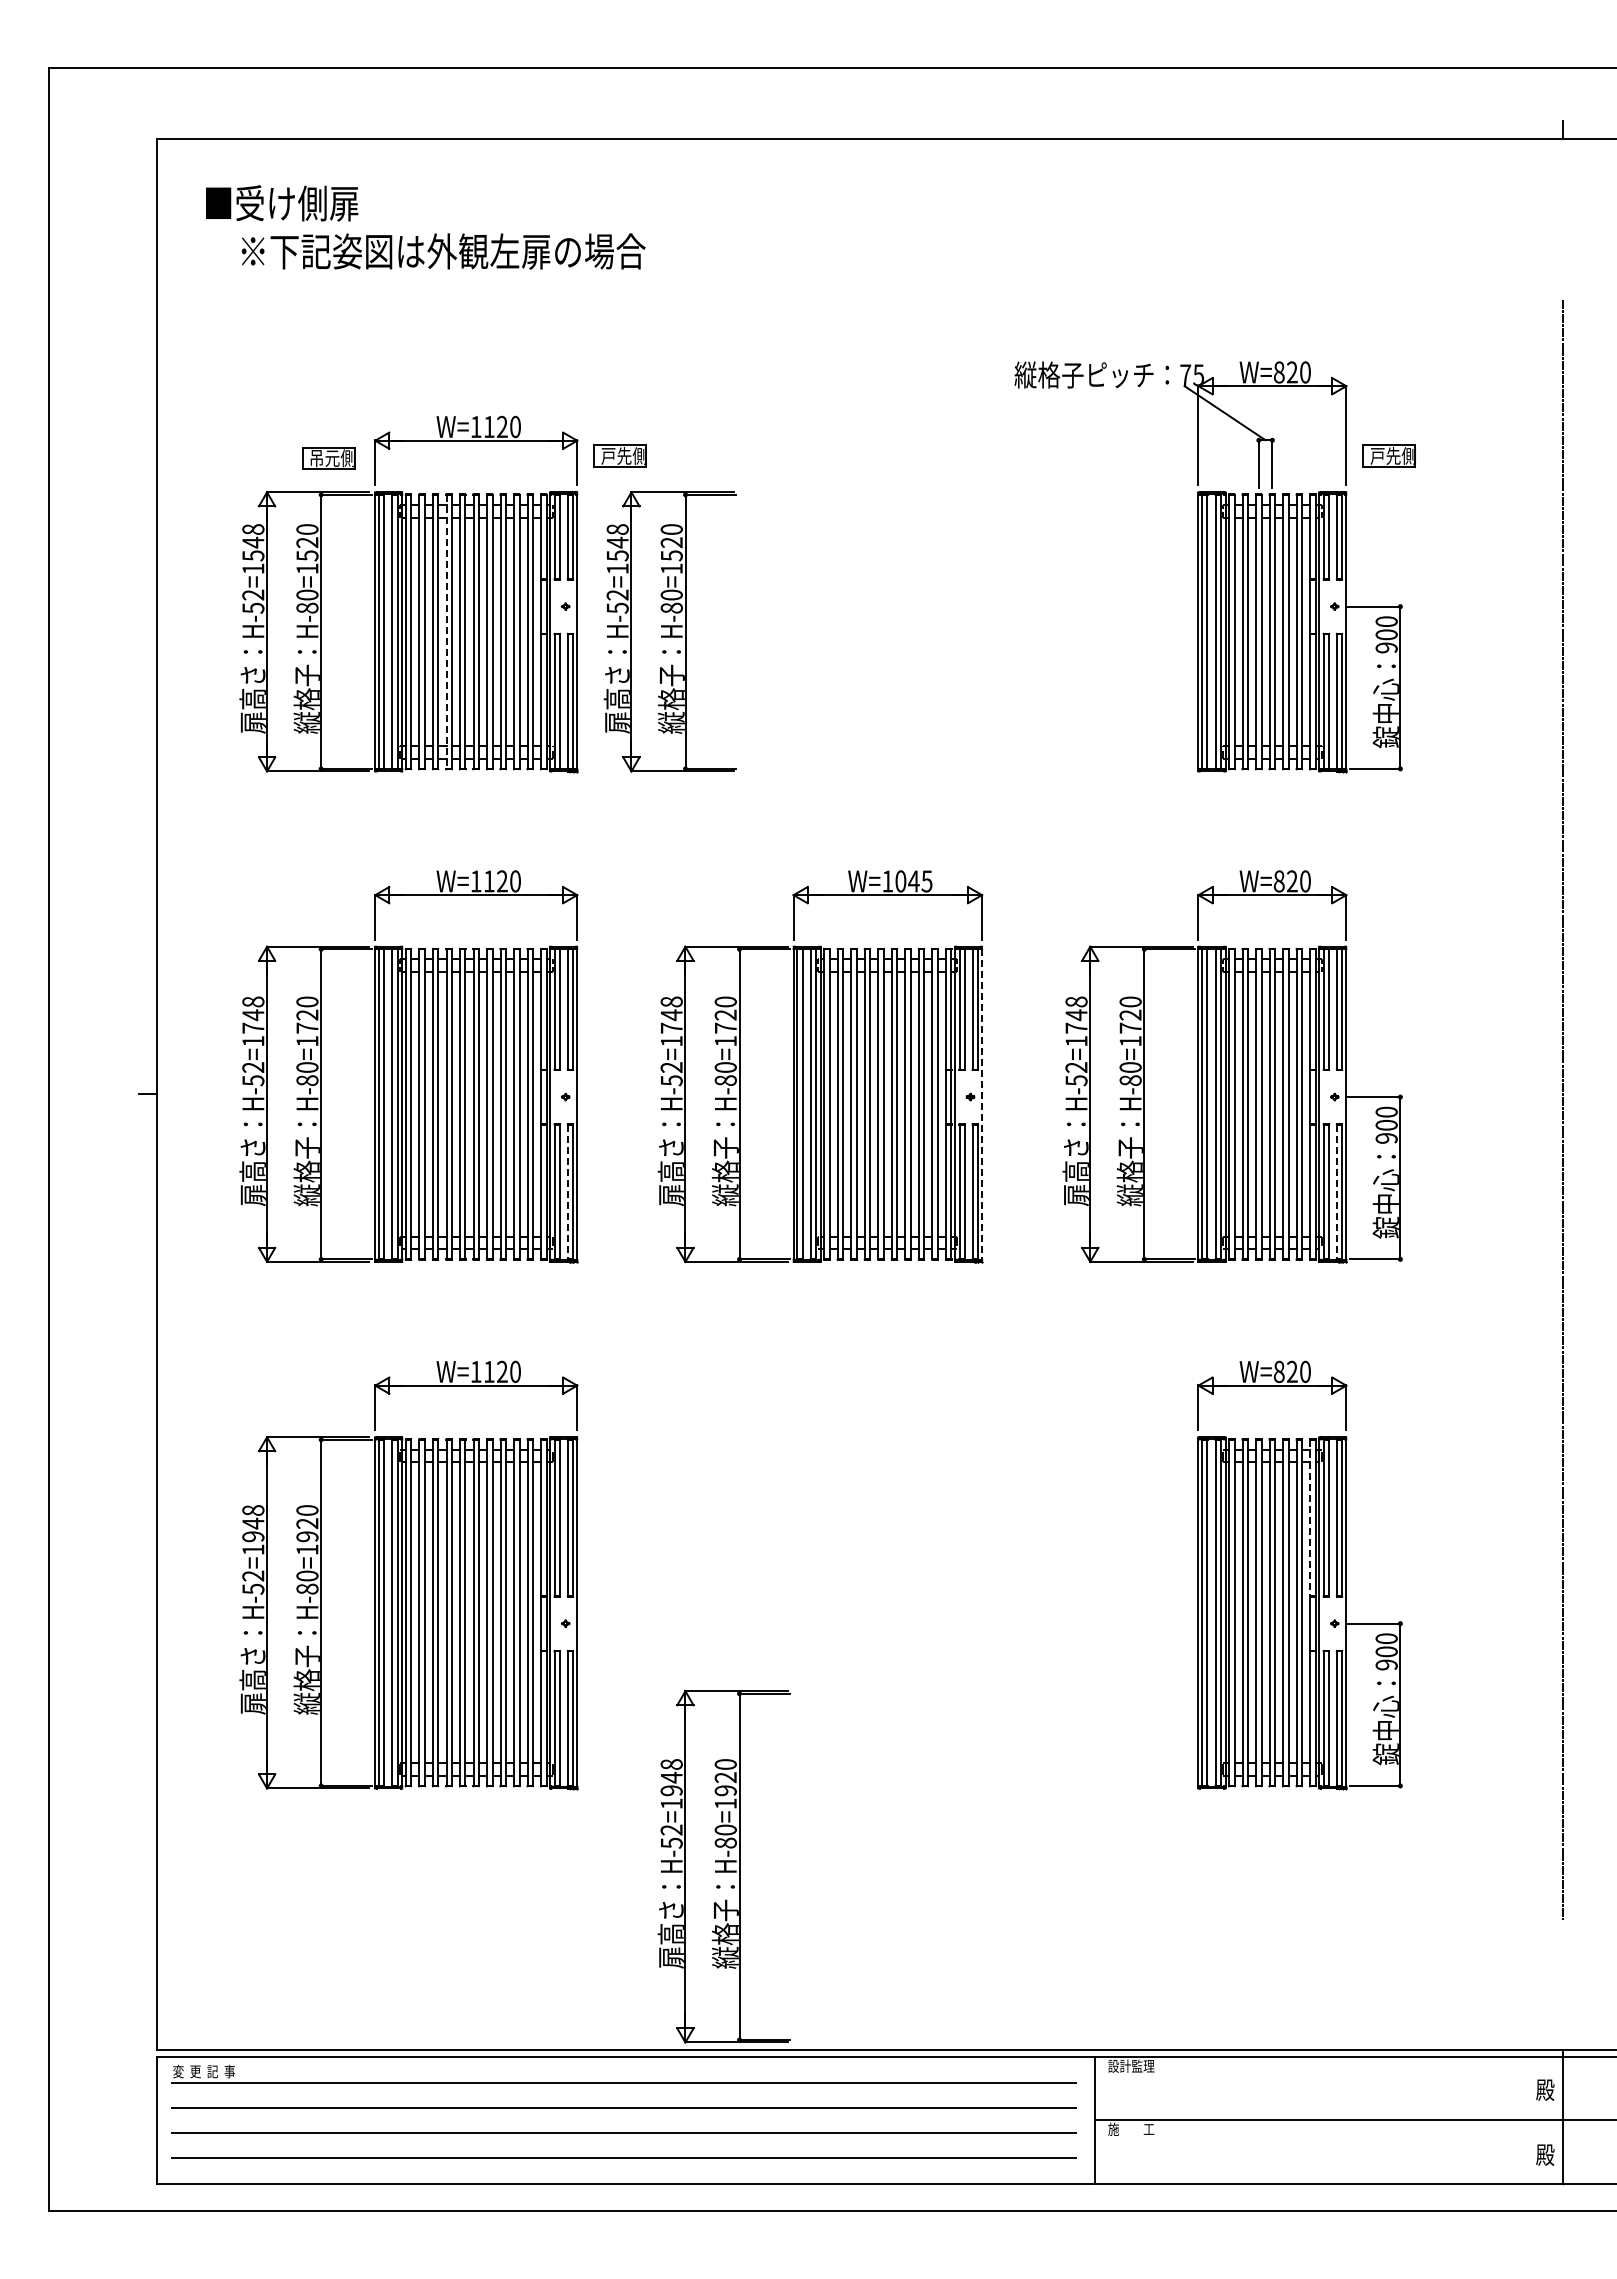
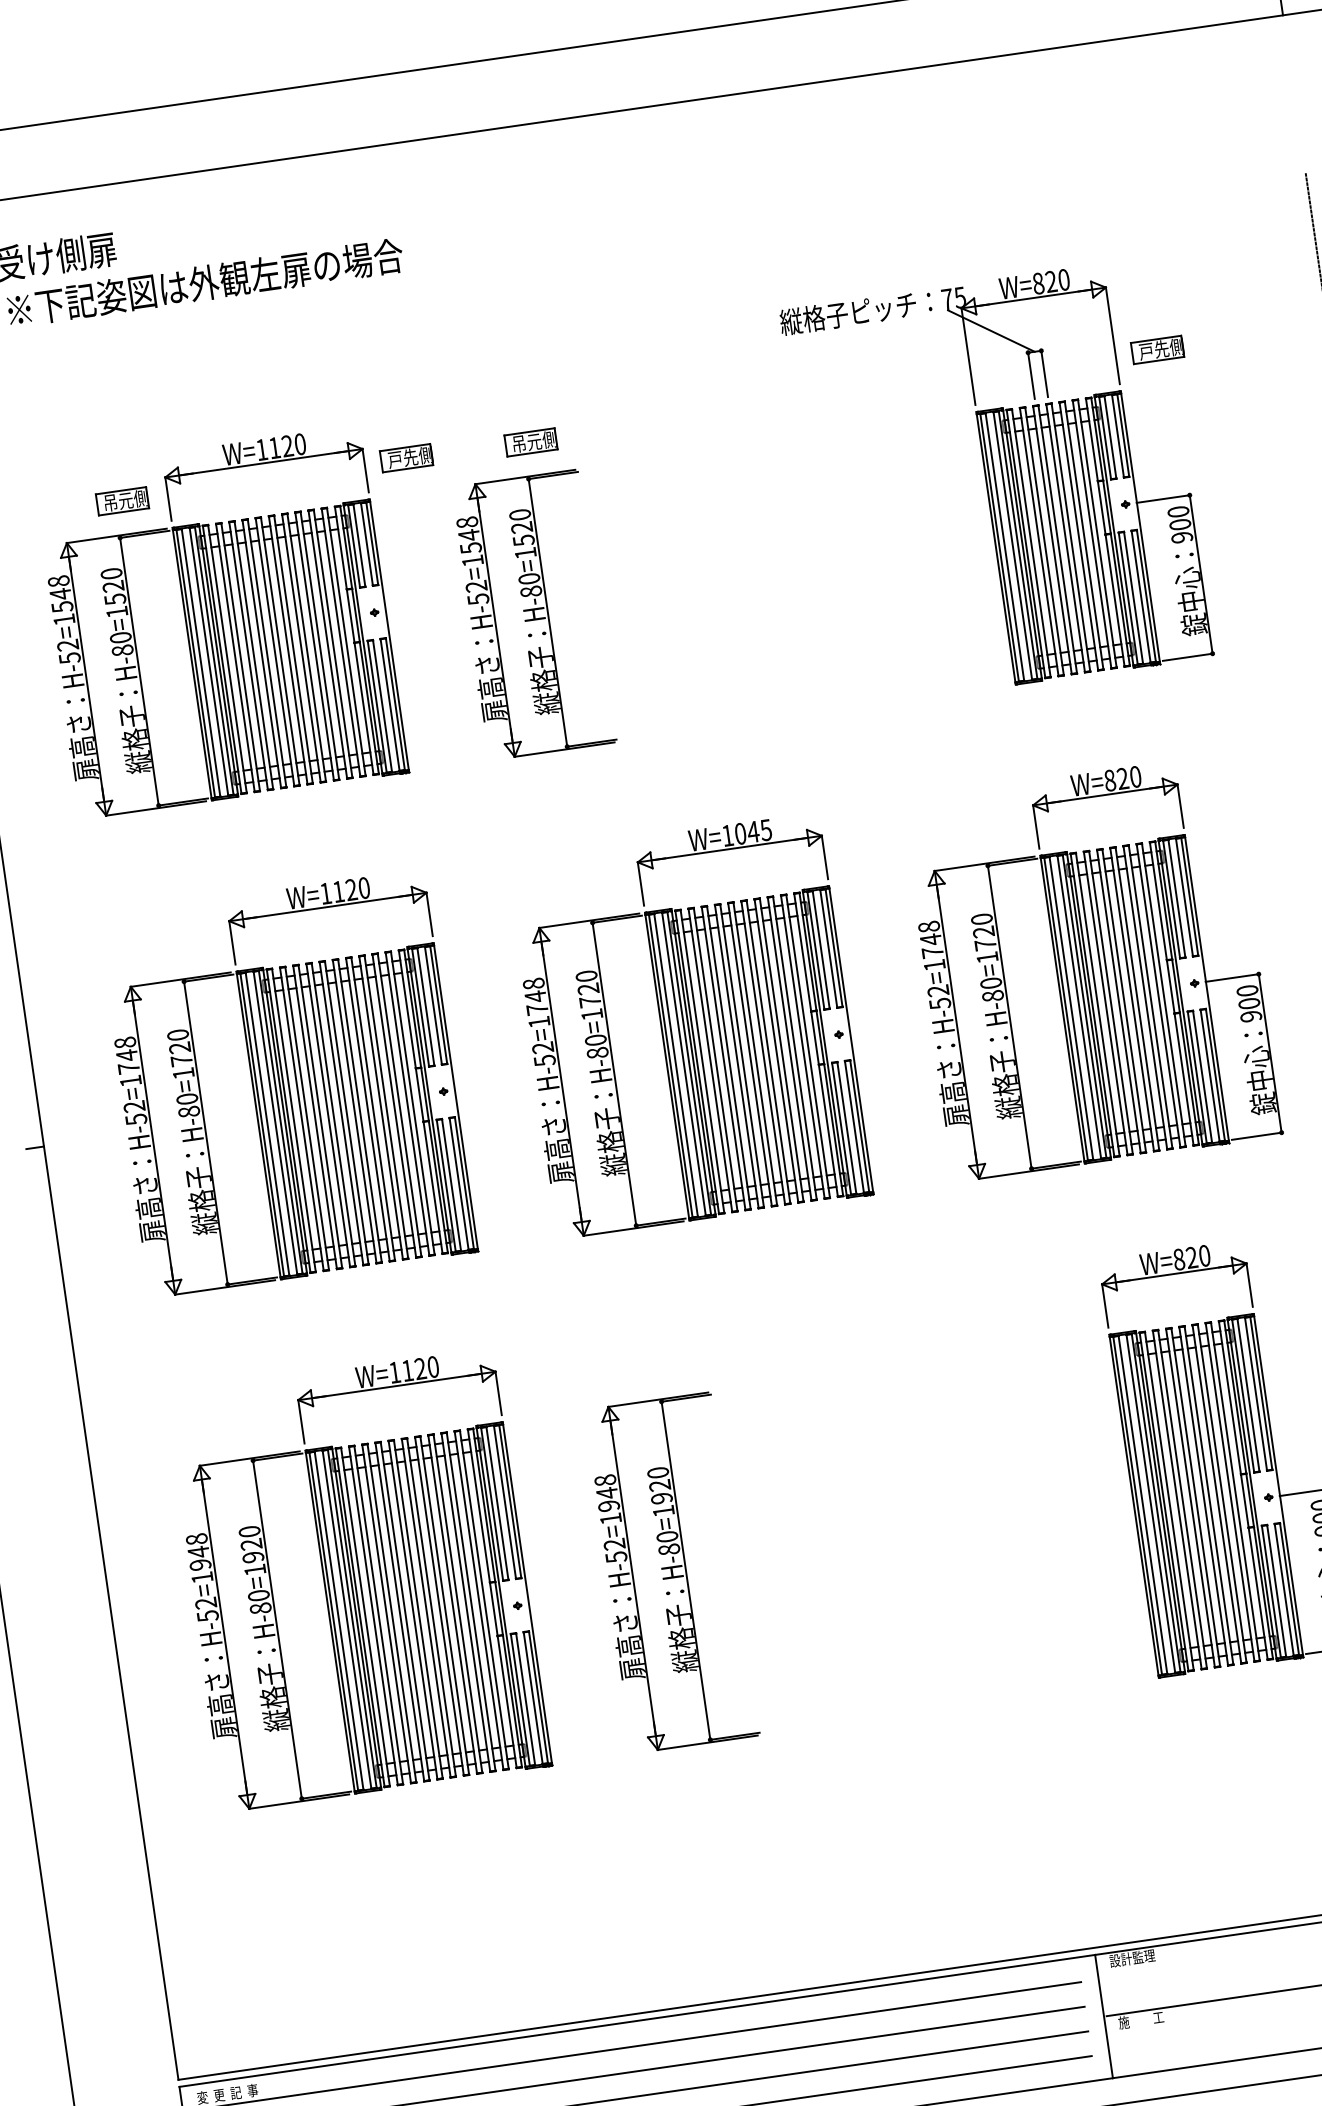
part: (747, 458) -> (531, 442), added
part: (669, 631) -> (532, 614), moved
line: (446, 632) -> (261, 654), dashed -> solid
line: (982, 1104) -> (851, 1040), dashed -> solid
line: (567, 1192) -> (458, 1184), dashed -> solid
line: (1336, 1192) -> (1209, 1076), dashed -> solid
line: (1310, 1518) -> (1230, 1398), dashed -> solid
part: (723, 1866) -> (670, 1572), moved

